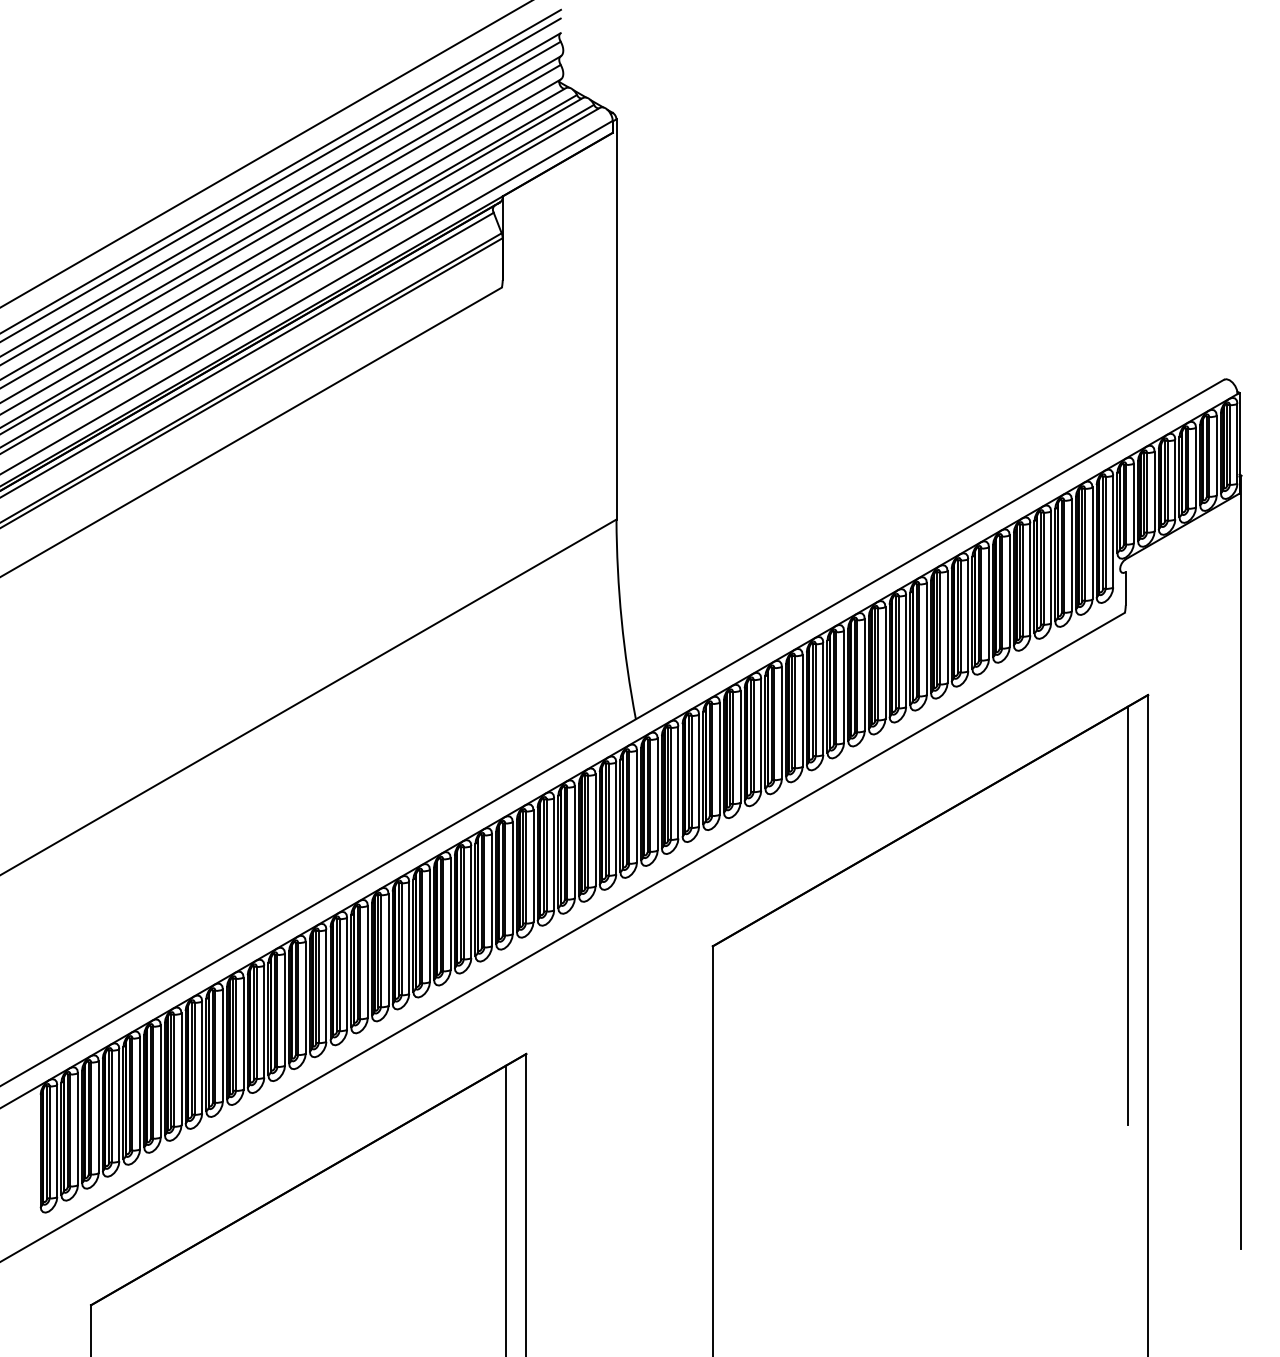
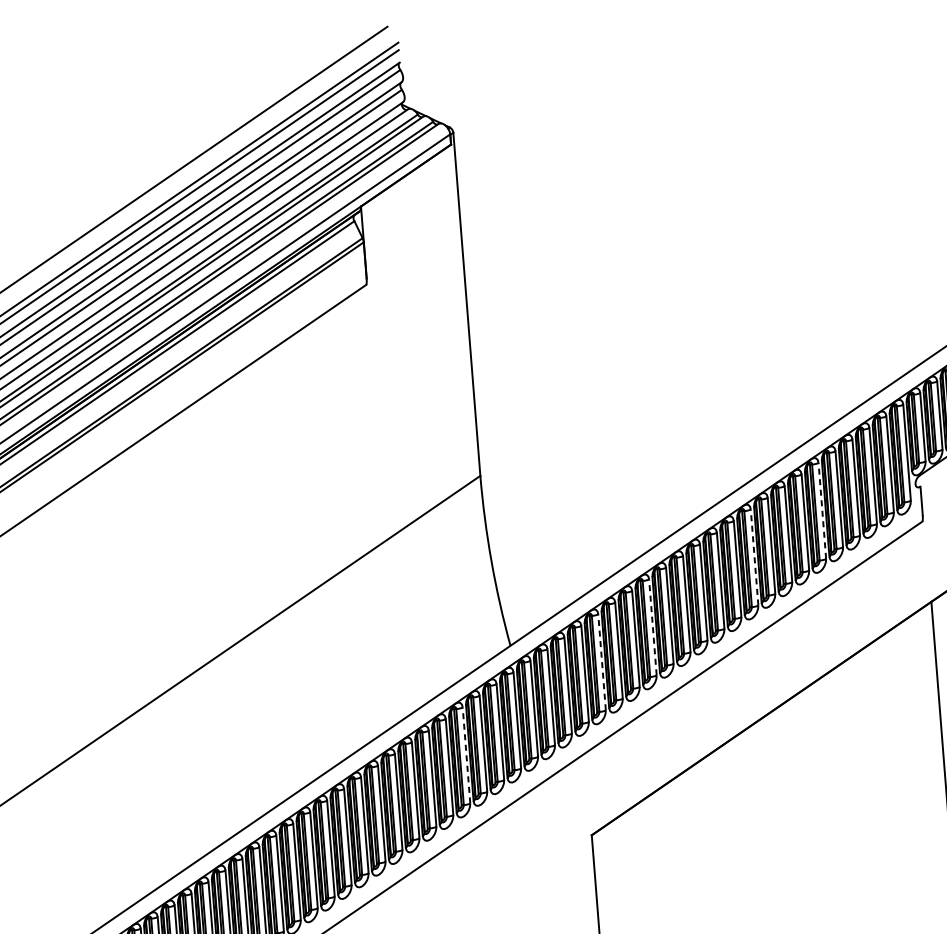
line: (1009, 590) -> (822, 510), solid -> dashed
line: (926, 638) -> (754, 556), solid -> dashed
line: (802, 710) -> (652, 627), solid -> dashed
line: (740, 746) -> (602, 662), solid -> dashed
line: (574, 841) -> (466, 754), solid -> dashed

